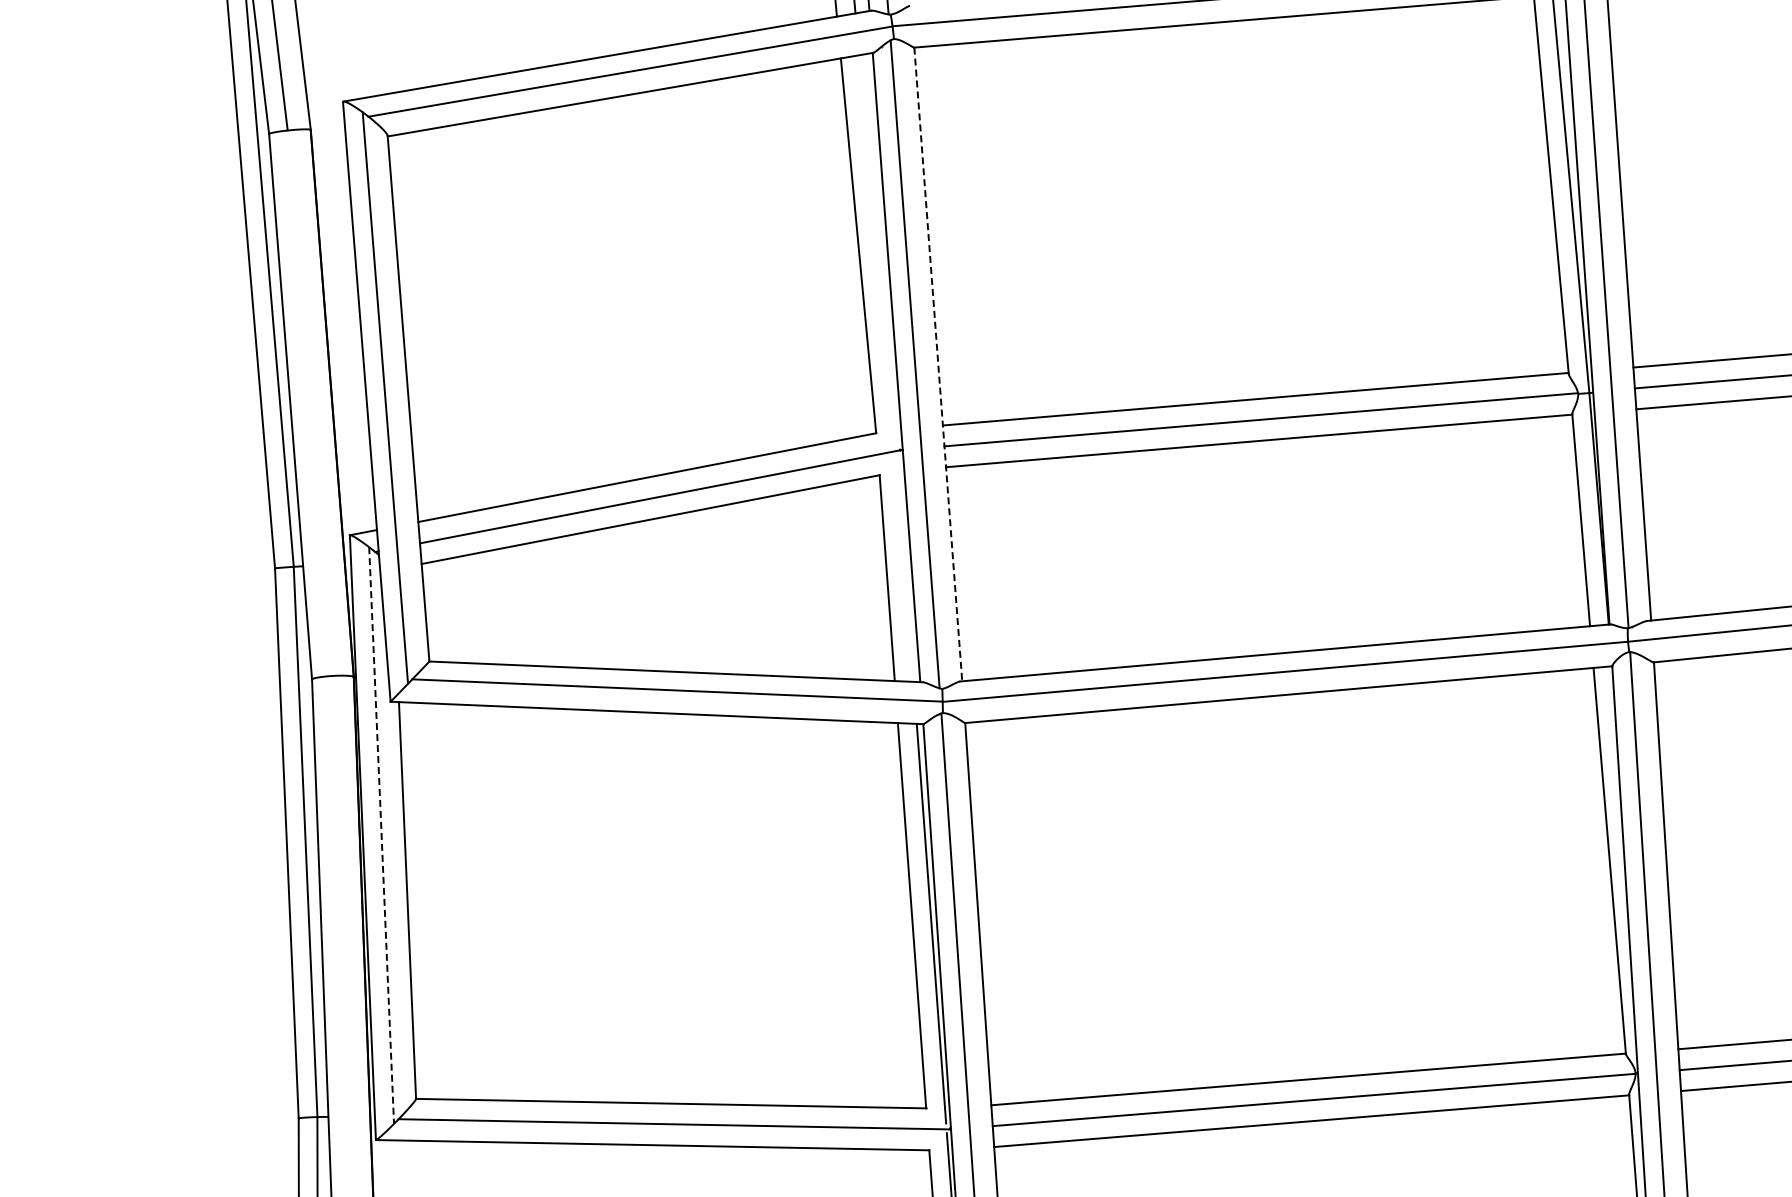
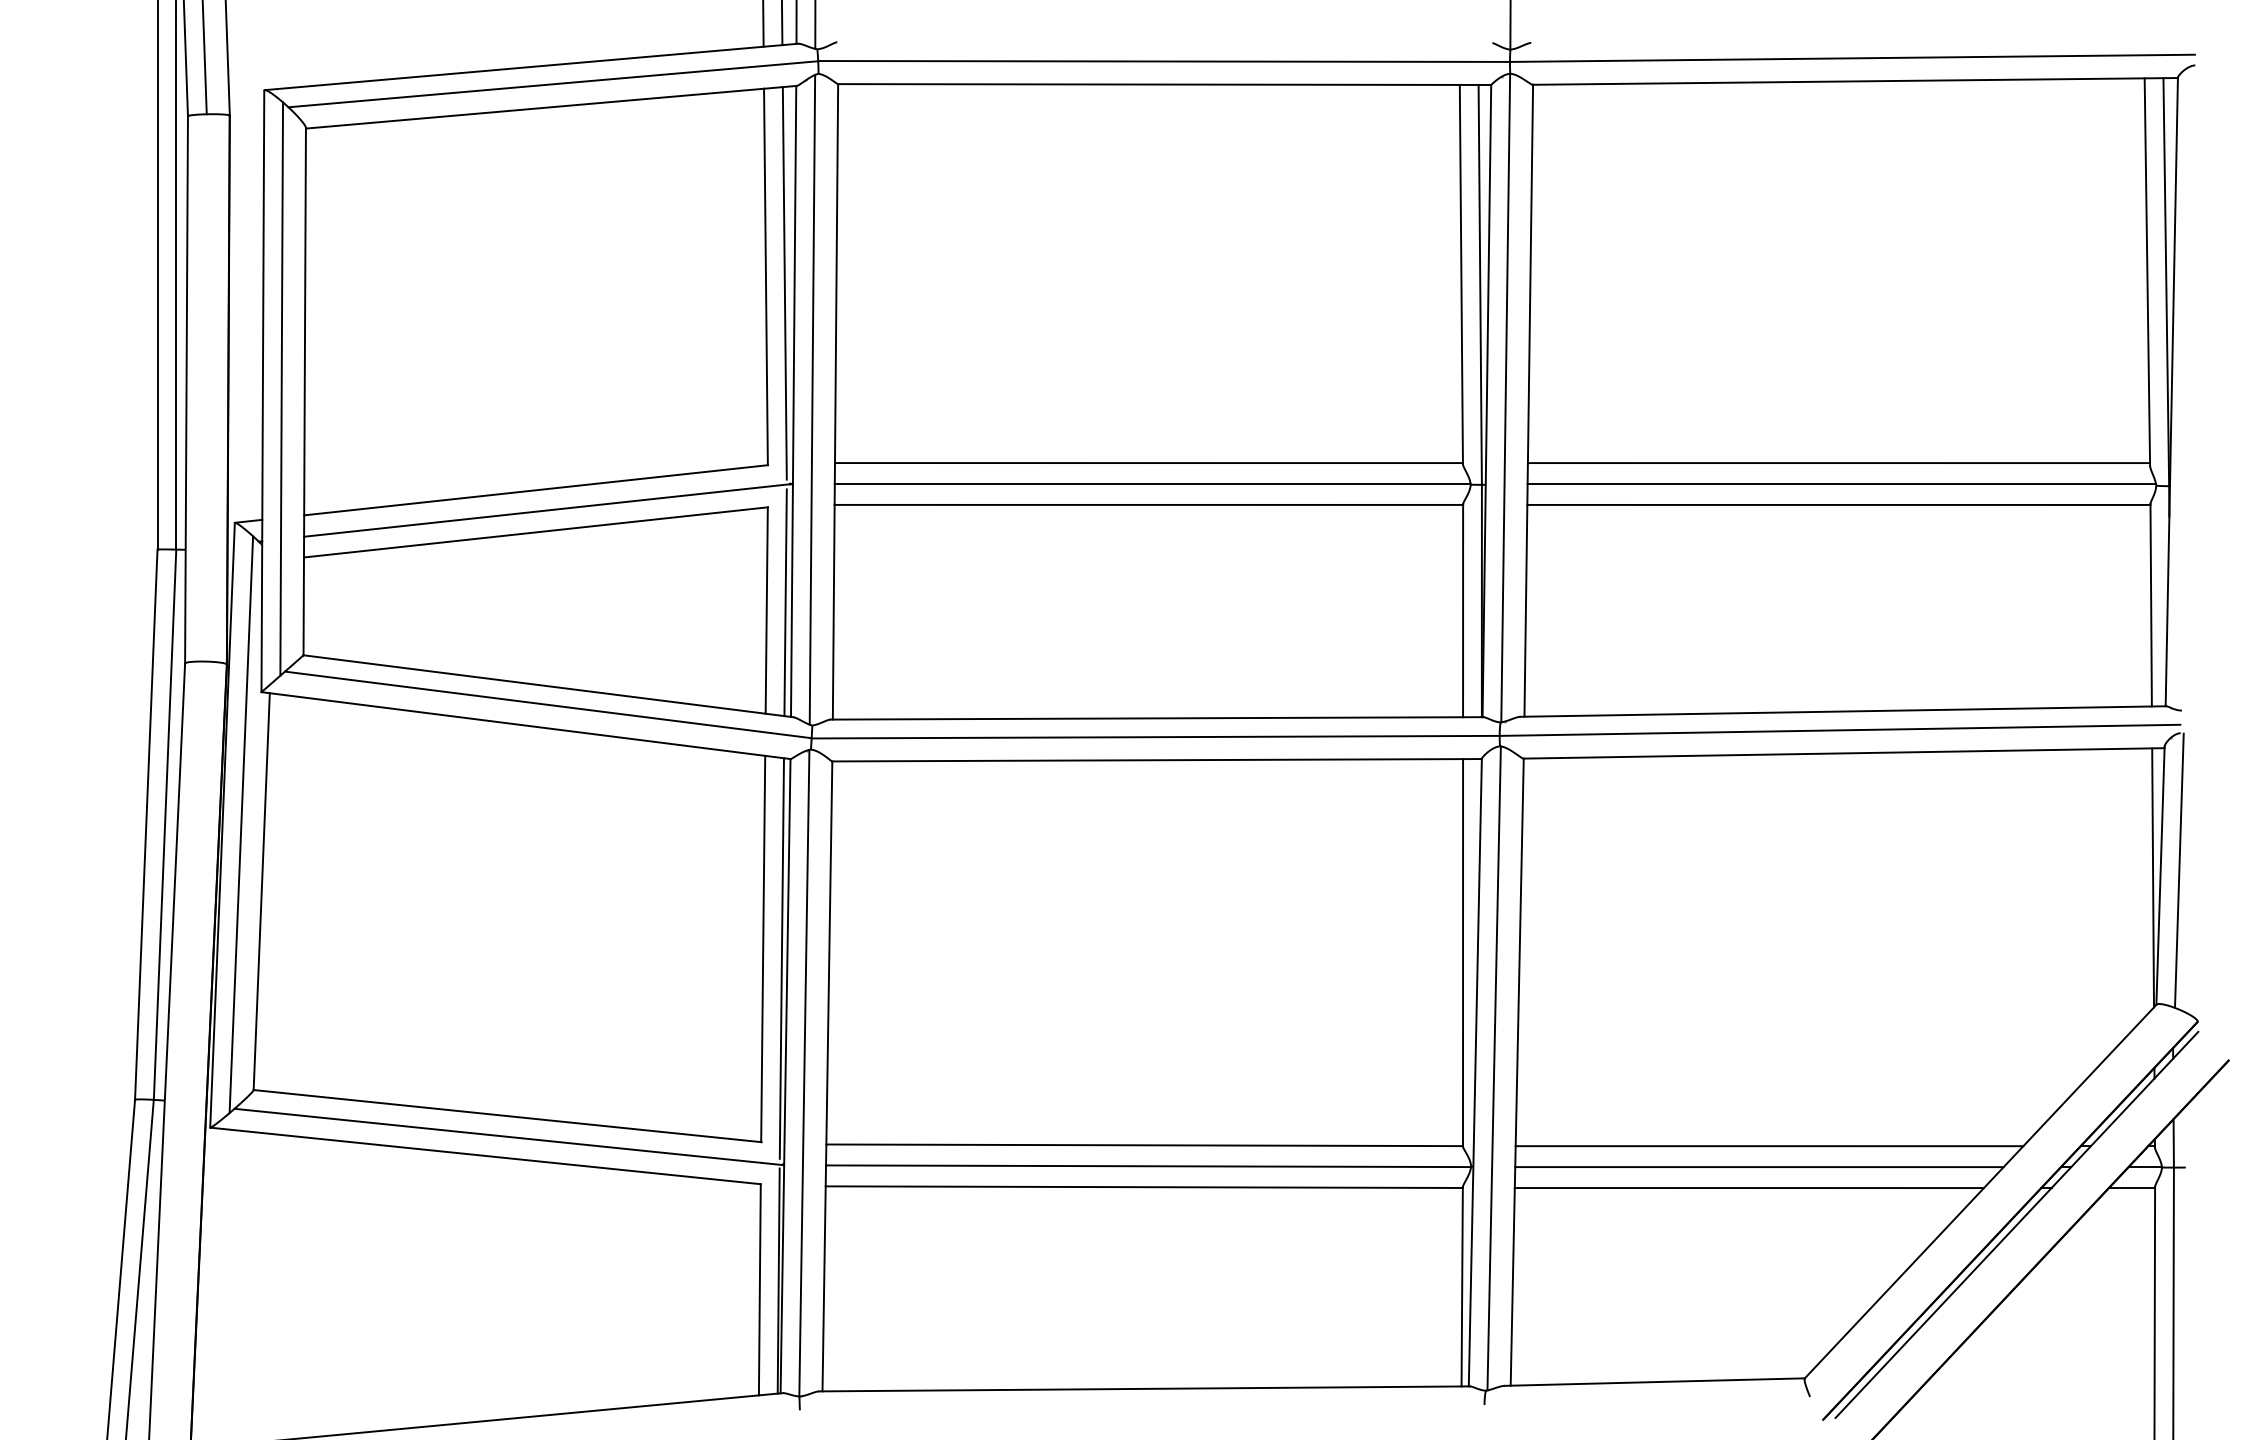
line: (877, 250) -> (784, 283), added
line: (938, 364) -> (835, 401), dashed -> solid
line: (905, 568) -> (785, 602), added
line: (381, 835) -> (241, 824), dashed -> solid

